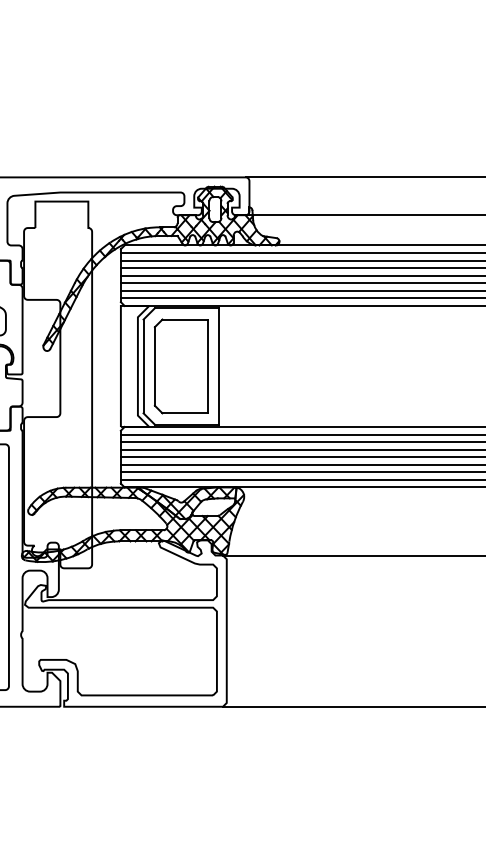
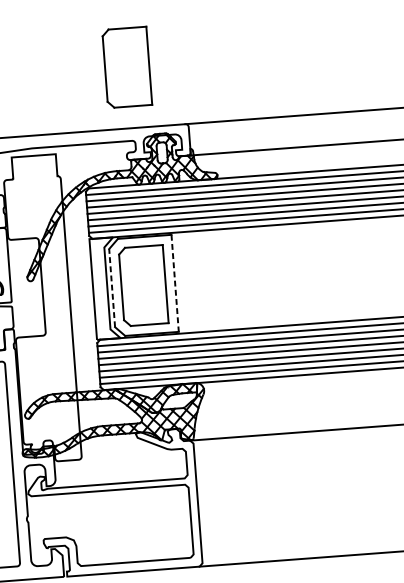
part: (180, 104) -> (126, 67), added
line: (143, 366) -> (112, 288), solid -> dashed
line: (219, 366) -> (175, 283), solid -> dashed

